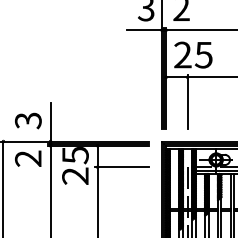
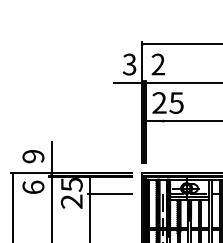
line: (187, 102) -> (163, 141), removed
text: (28, 120) -> (33, 156), 3 -> 9
text: (28, 158) -> (33, 187), 2 -> 6

